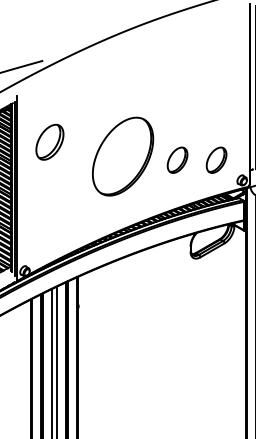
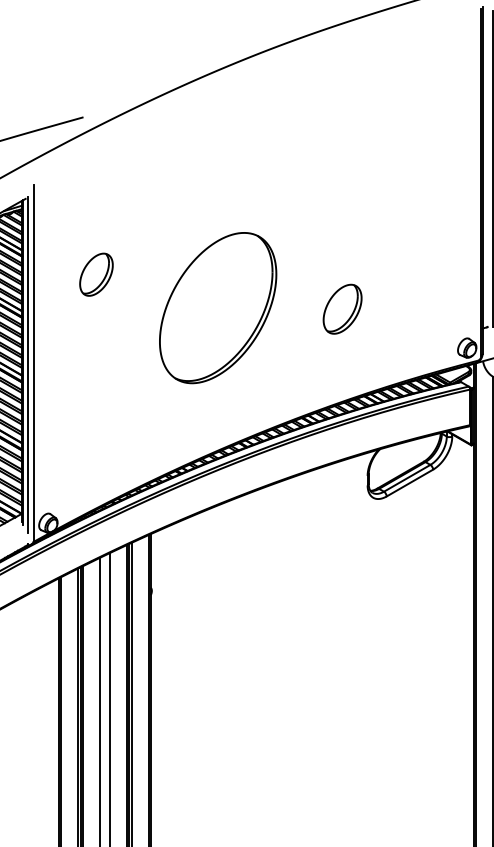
part: (49, 142) -> (95, 274), size x0.62
part: (123, 156) -> (219, 307), moved
part: (216, 159) -> (417, 307), removed

